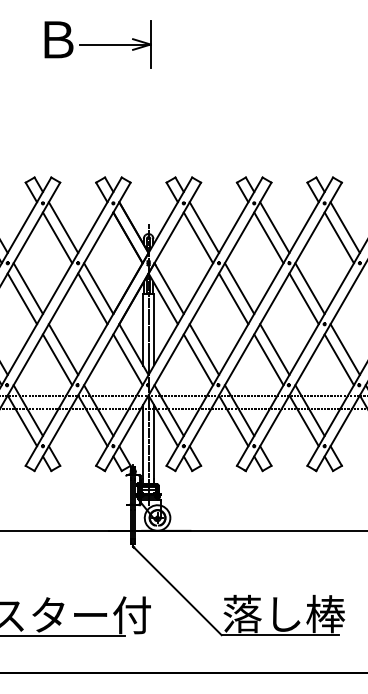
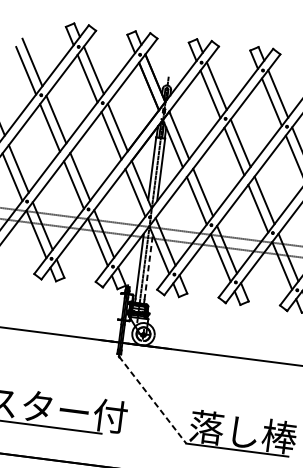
line: (153, 441) -> (148, 267), solid -> dashed
line: (177, 590) -> (152, 399), solid -> dashed

